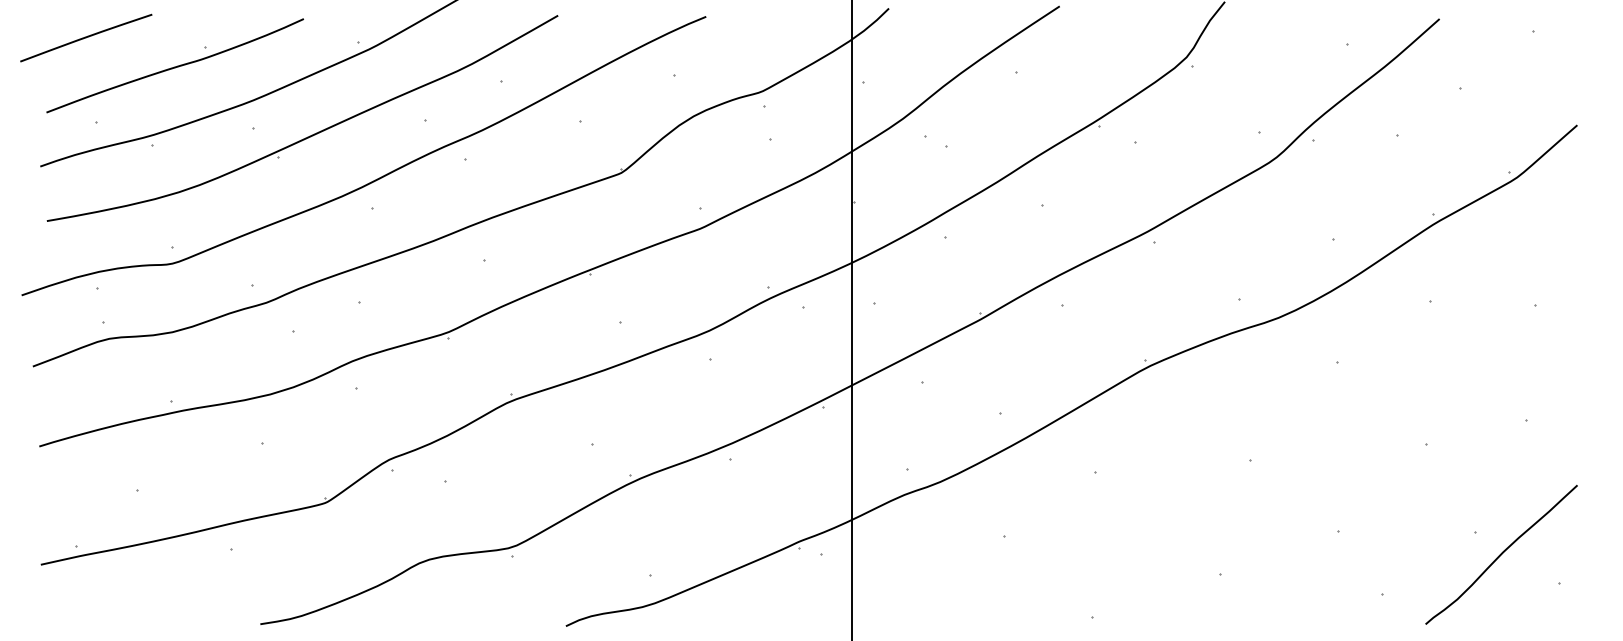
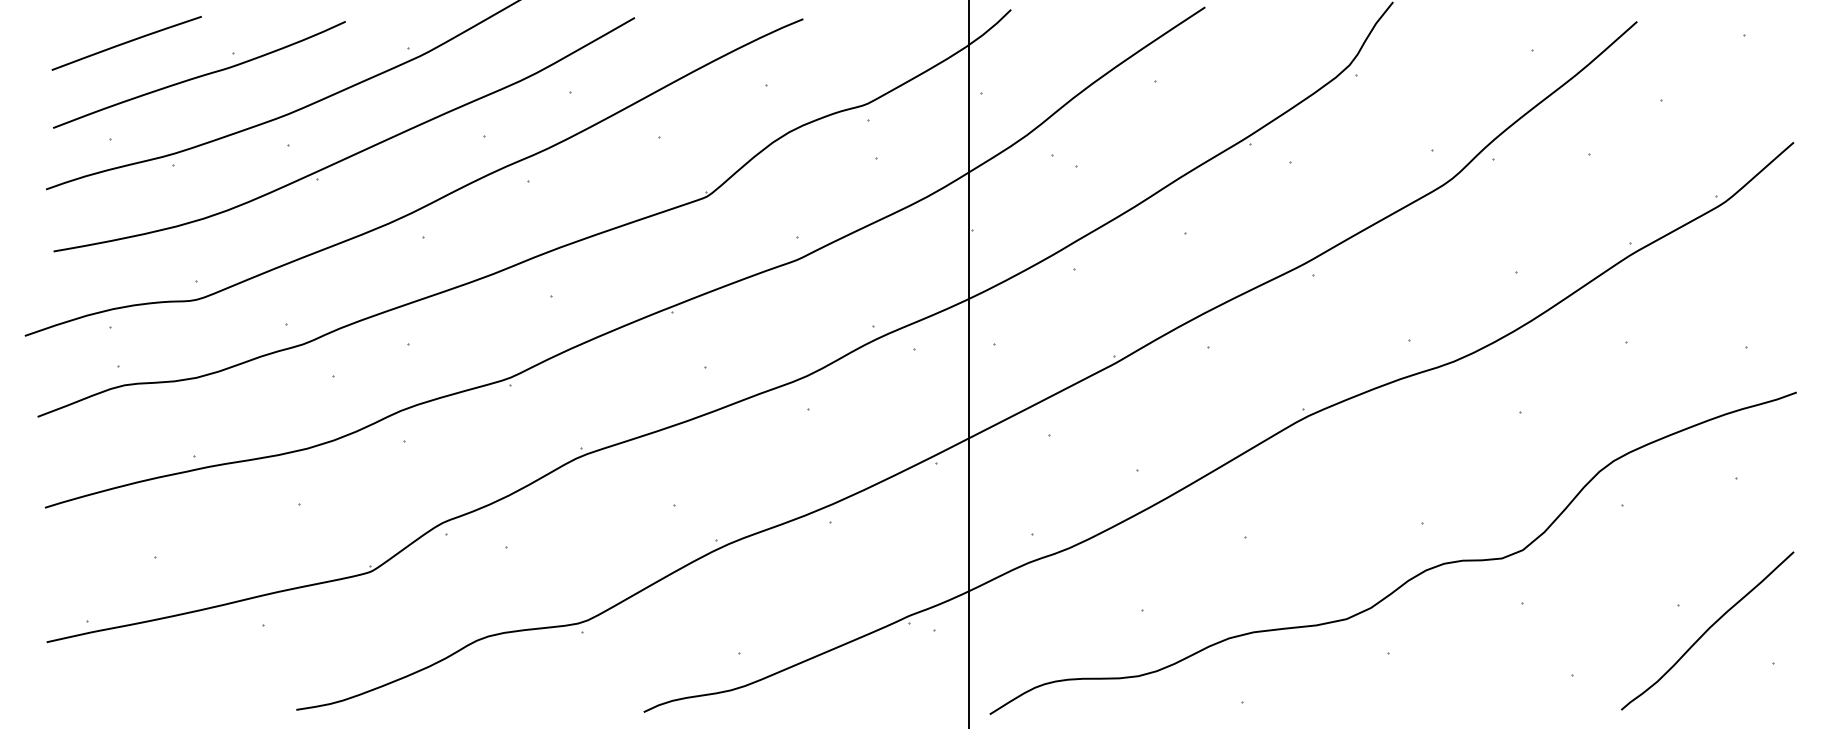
line: (86, 37) -> (127, 42), moved
curve: (1236, 510) -> (1406, 580), added

